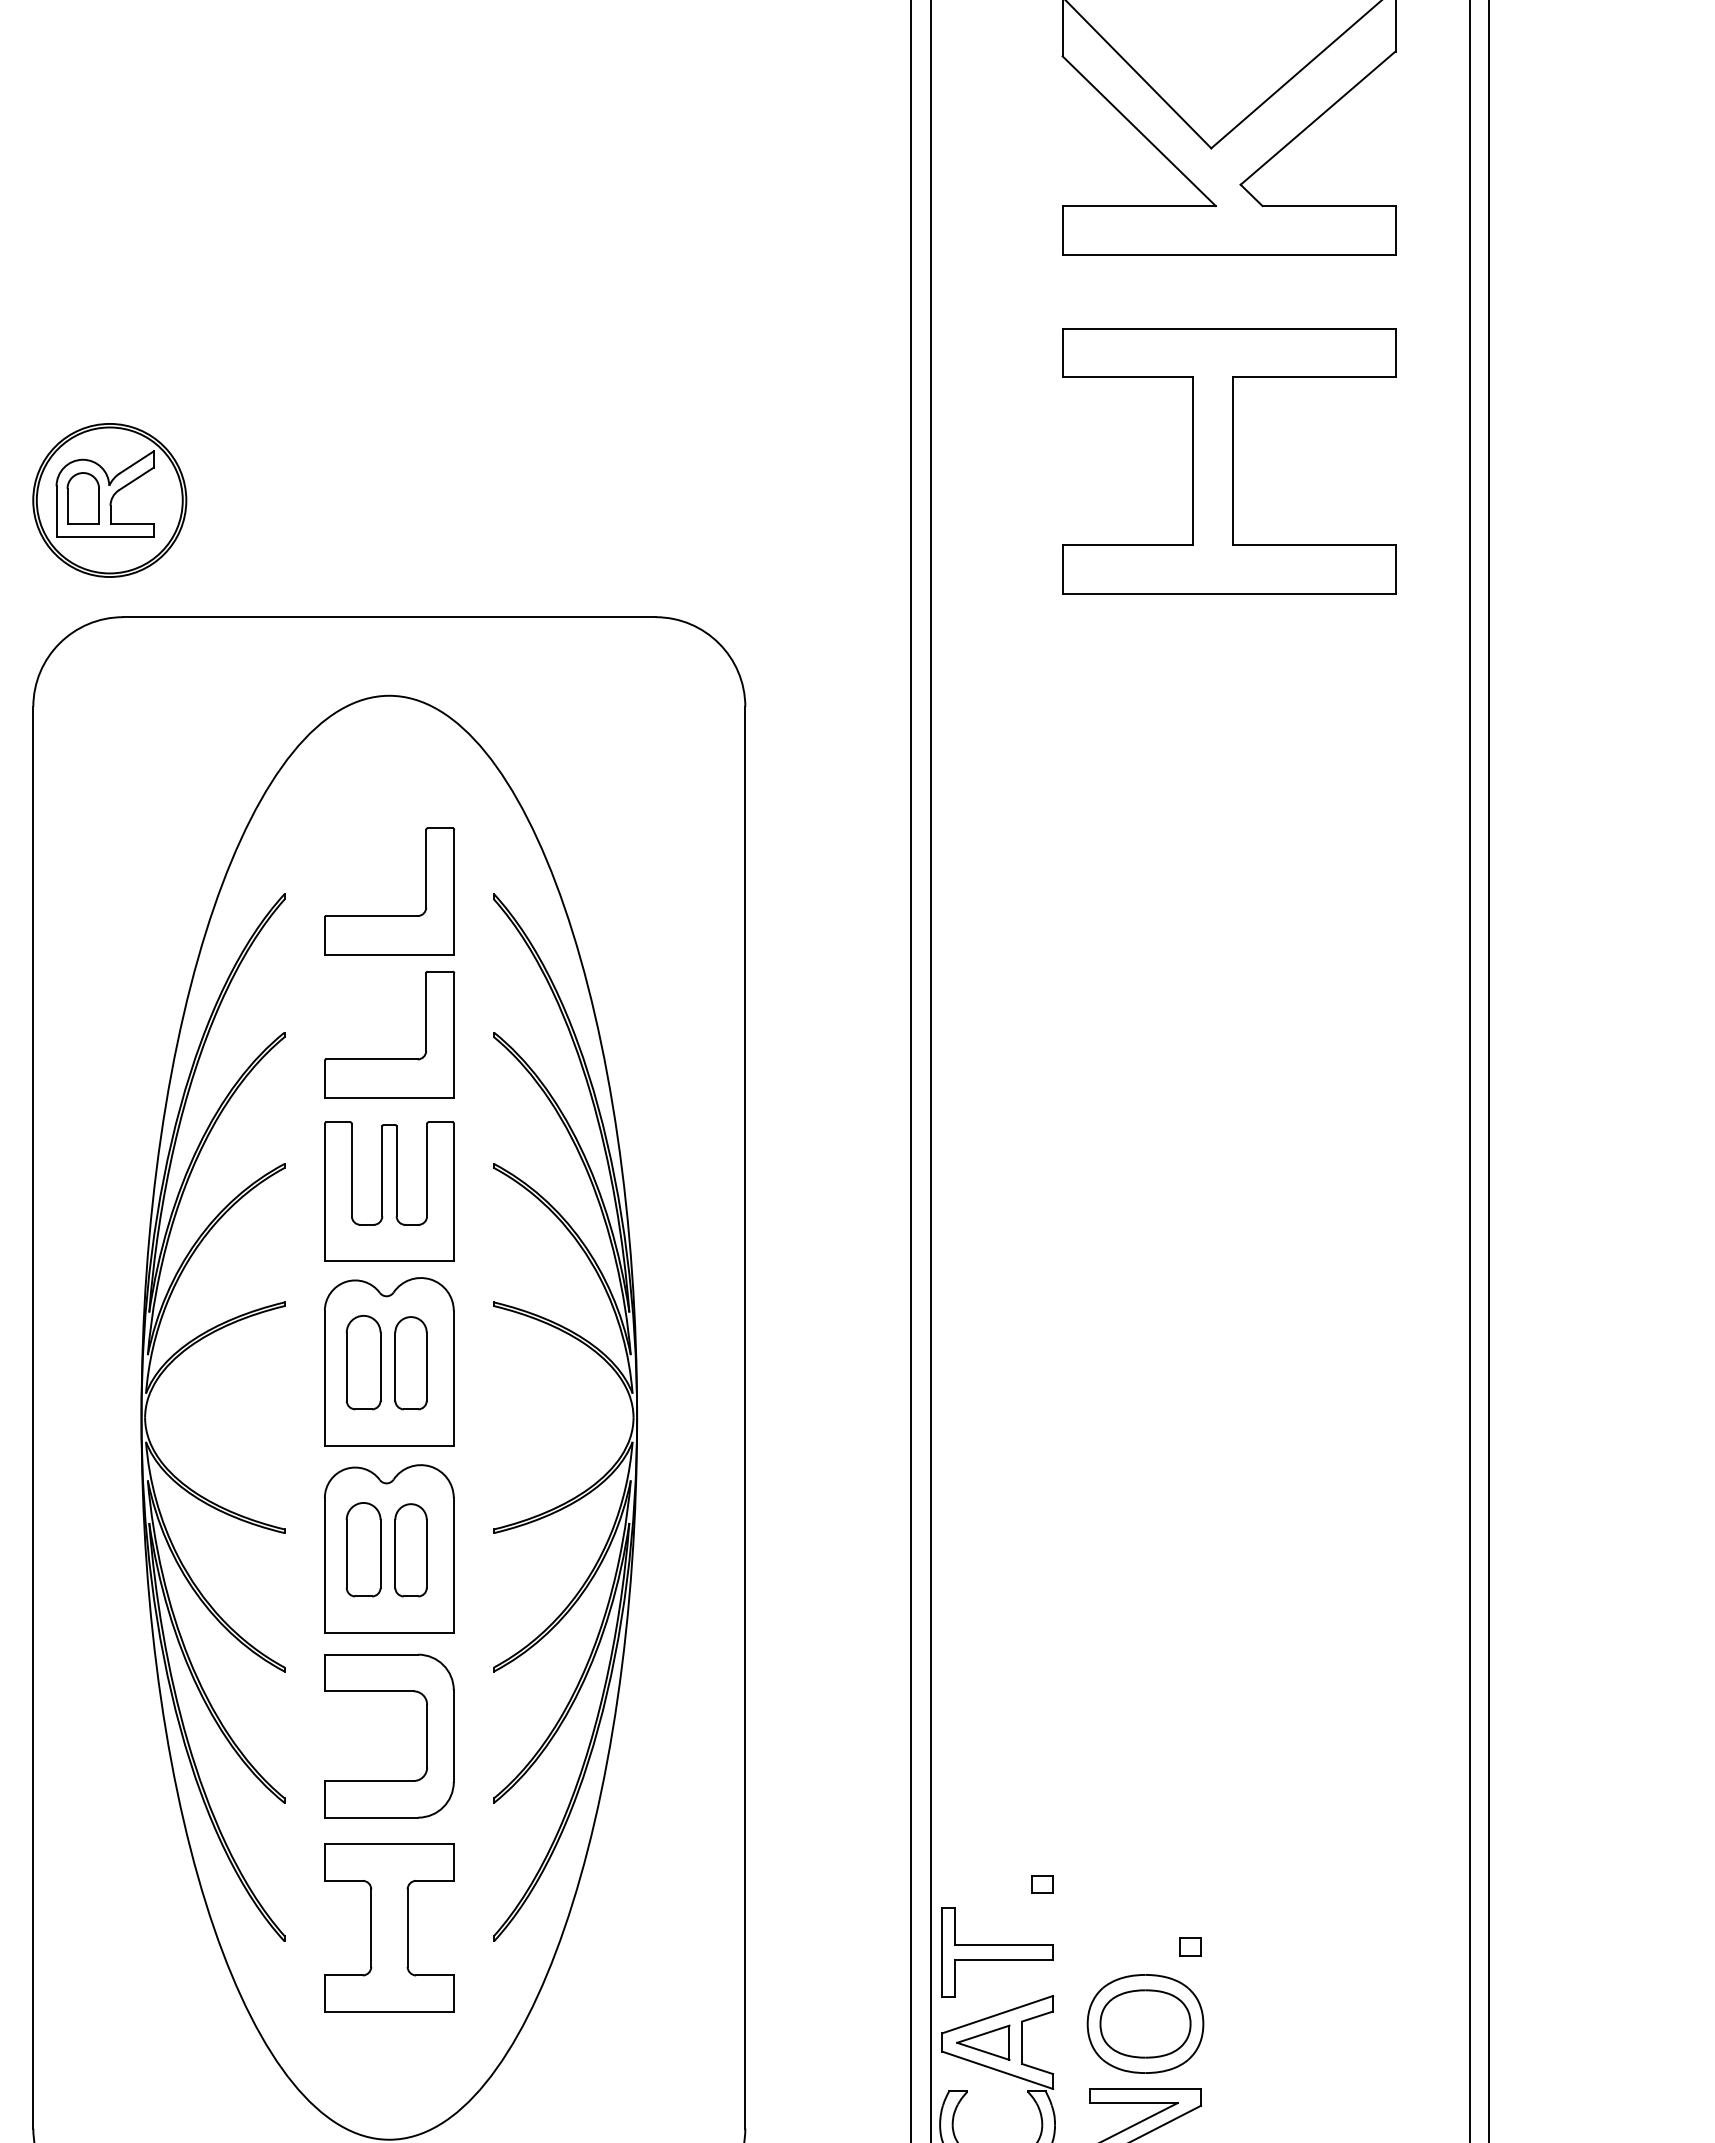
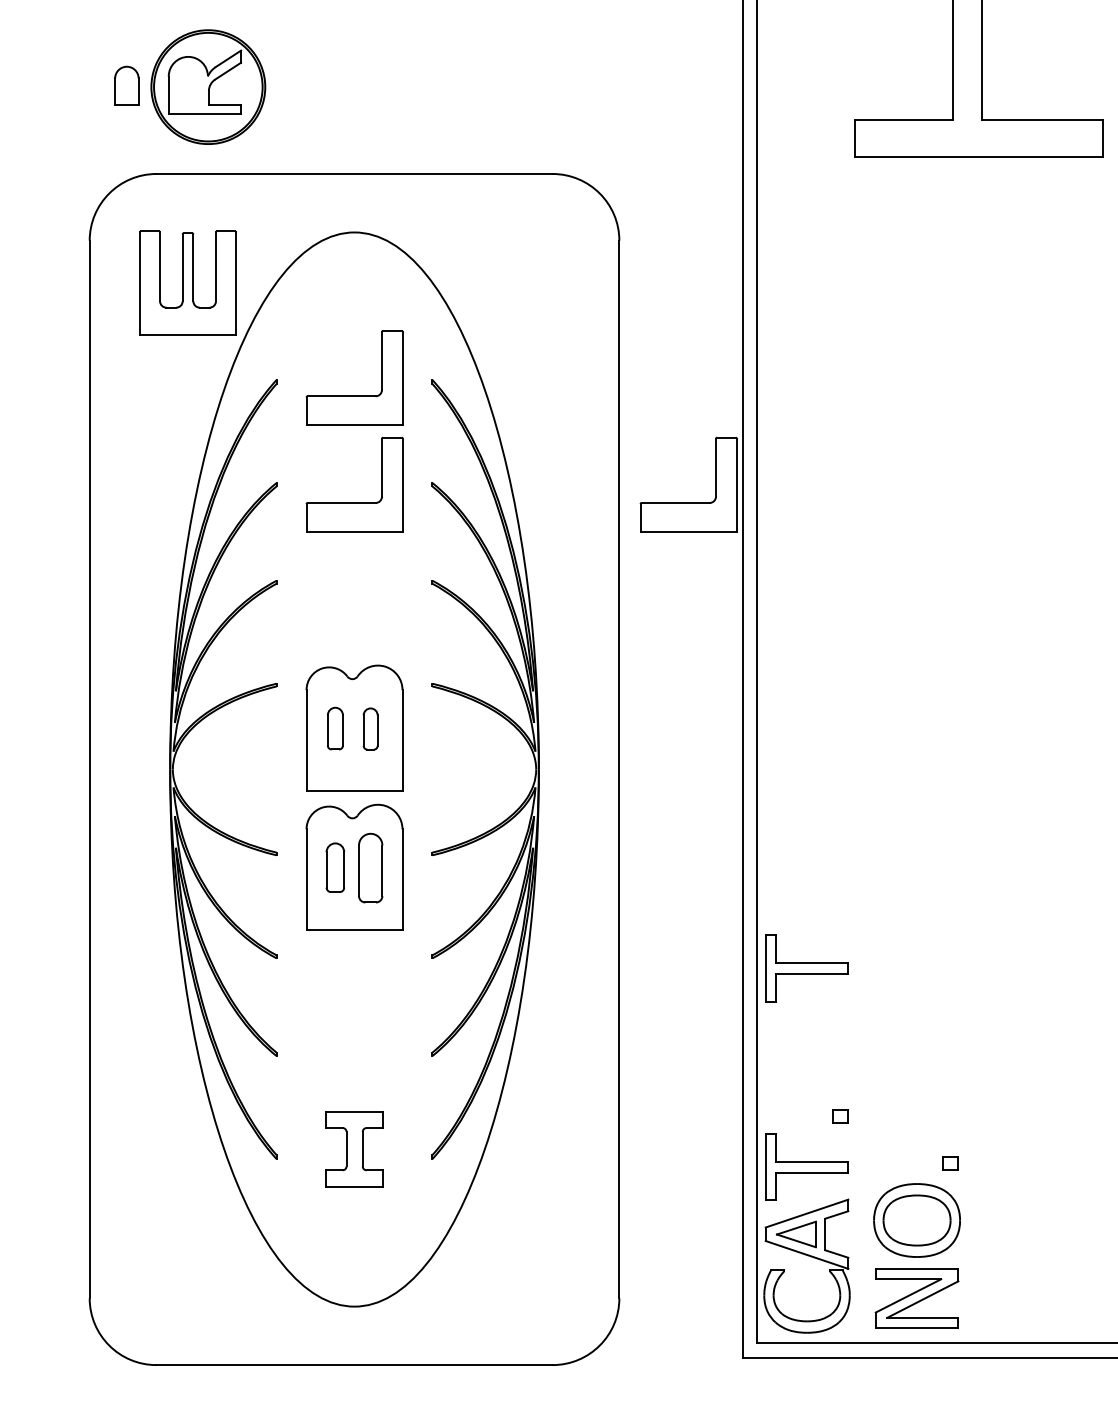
part: (109, 500) -> (208, 87), moved
part: (838, 1058) -> (688, 502), added
part: (389, 1191) -> (188, 282), moved
part: (363, 1362) -> (335, 728), size x0.6
part: (410, 1363) -> (370, 729), size x0.6
part: (363, 1549) -> (335, 867), size x0.7
part: (997, 1685) -> (806, 968), added
part: (426, 1735) -> (382, 1005), removed
part: (389, 1927) -> (354, 1148), size x0.6

